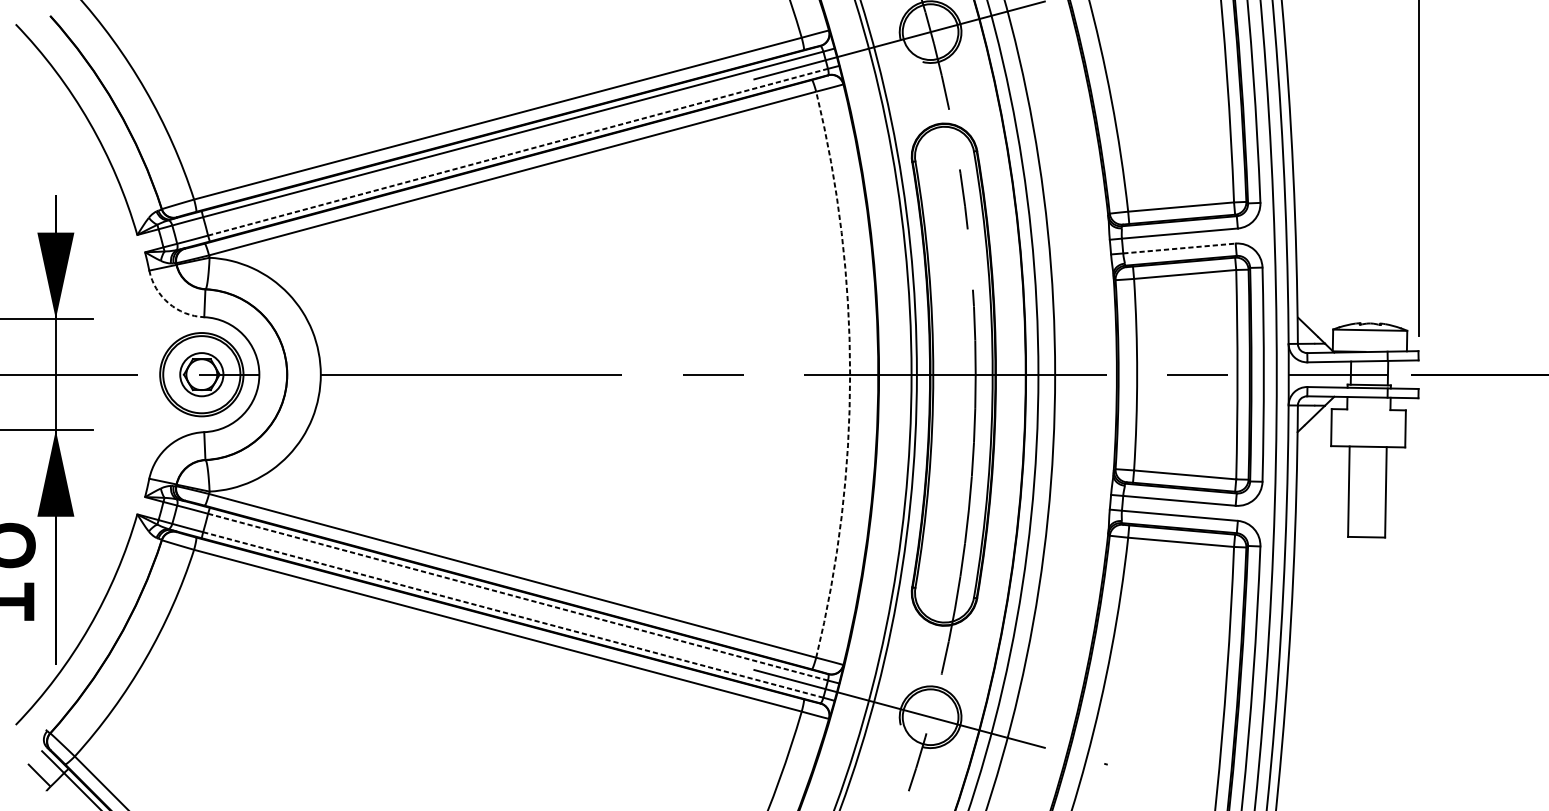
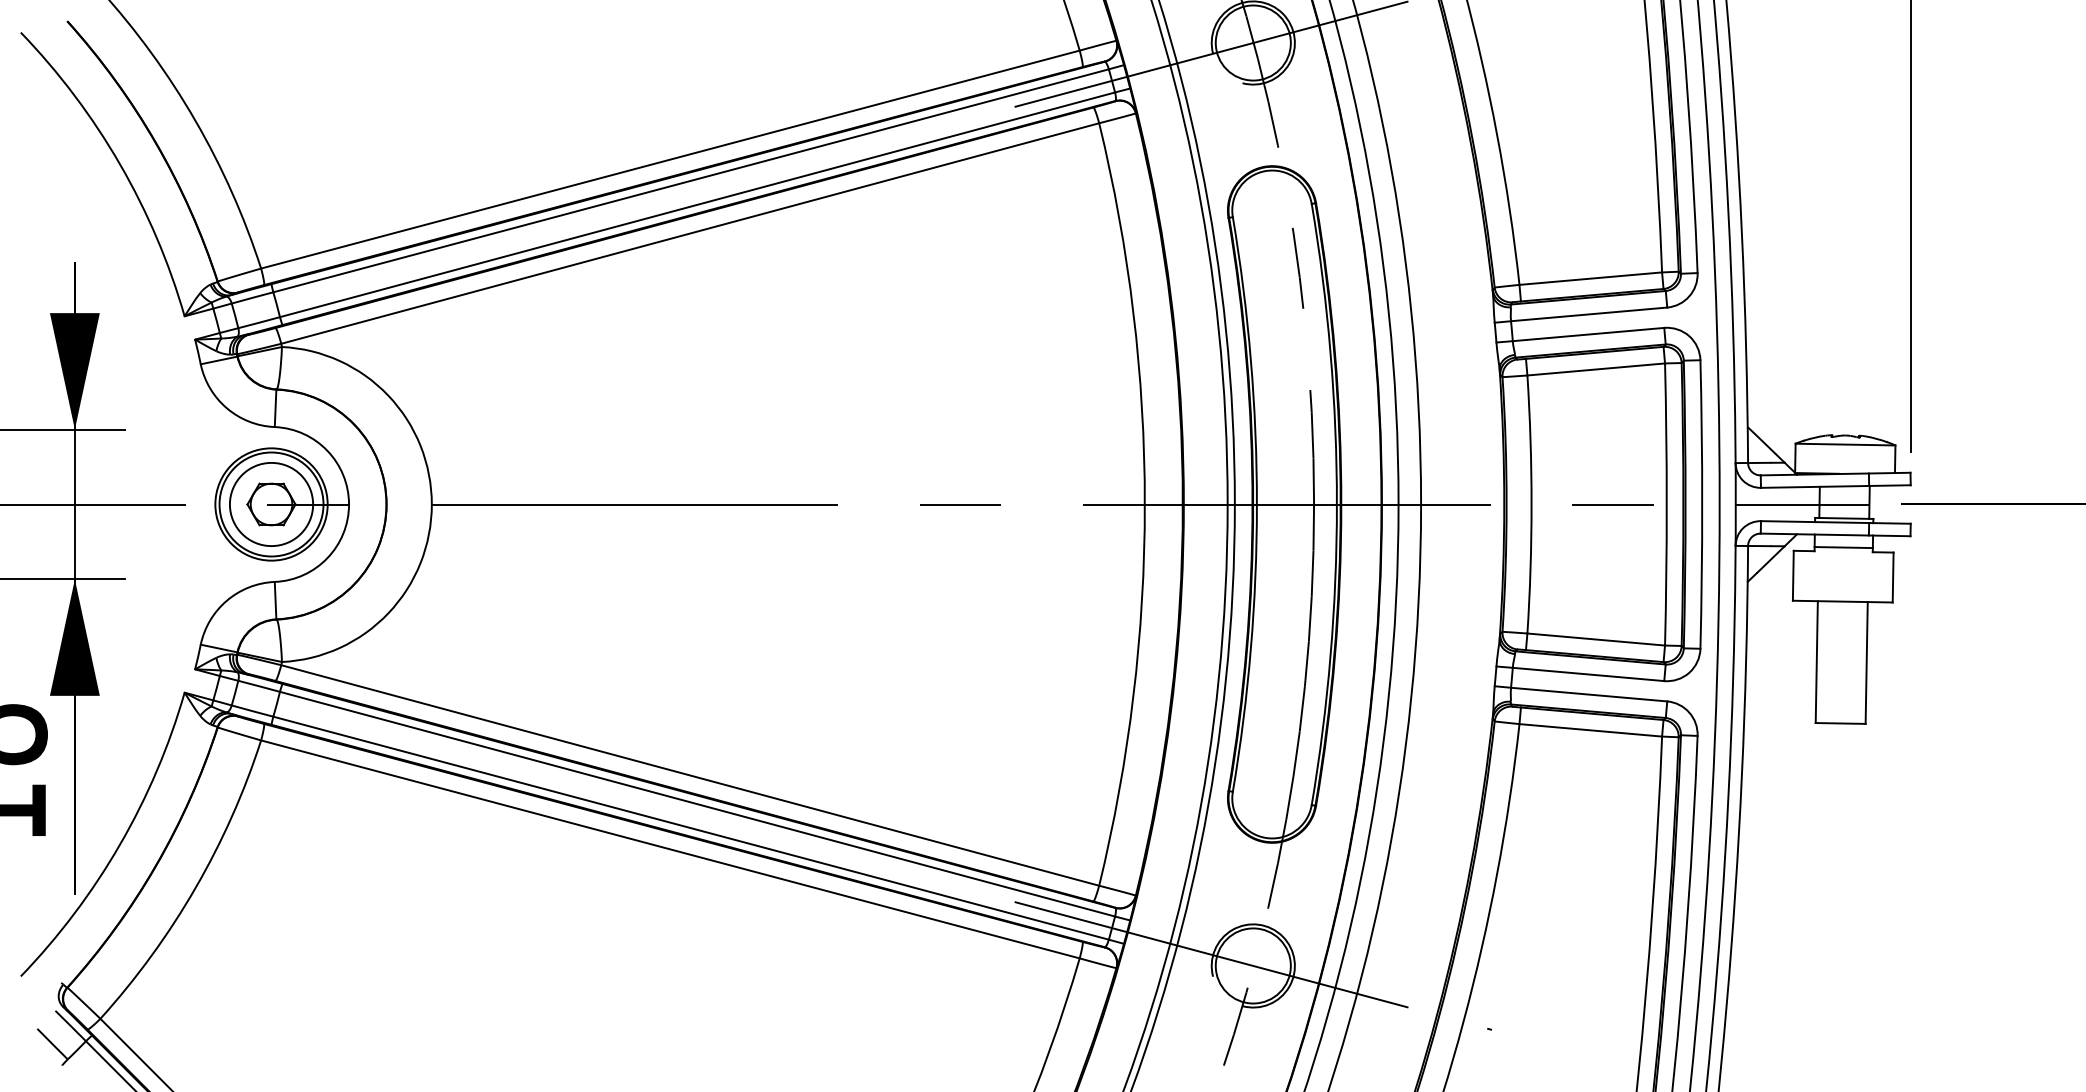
line: (518, 152) -> (698, 204), dashed -> solid
line: (1180, 248) -> (1589, 334), dashed -> solid
arc: (169, 303) -> (227, 408), dashed -> solid
circle: (201, 374) -> (271, 504), size x1.43
arc: (849, 374) -> (1144, 504), dashed -> solid
line: (1368, 406) -> (1843, 547), added
line: (518, 597) -> (698, 804), dashed -> solid
line: (513, 615) -> (691, 828), dashed -> solid

